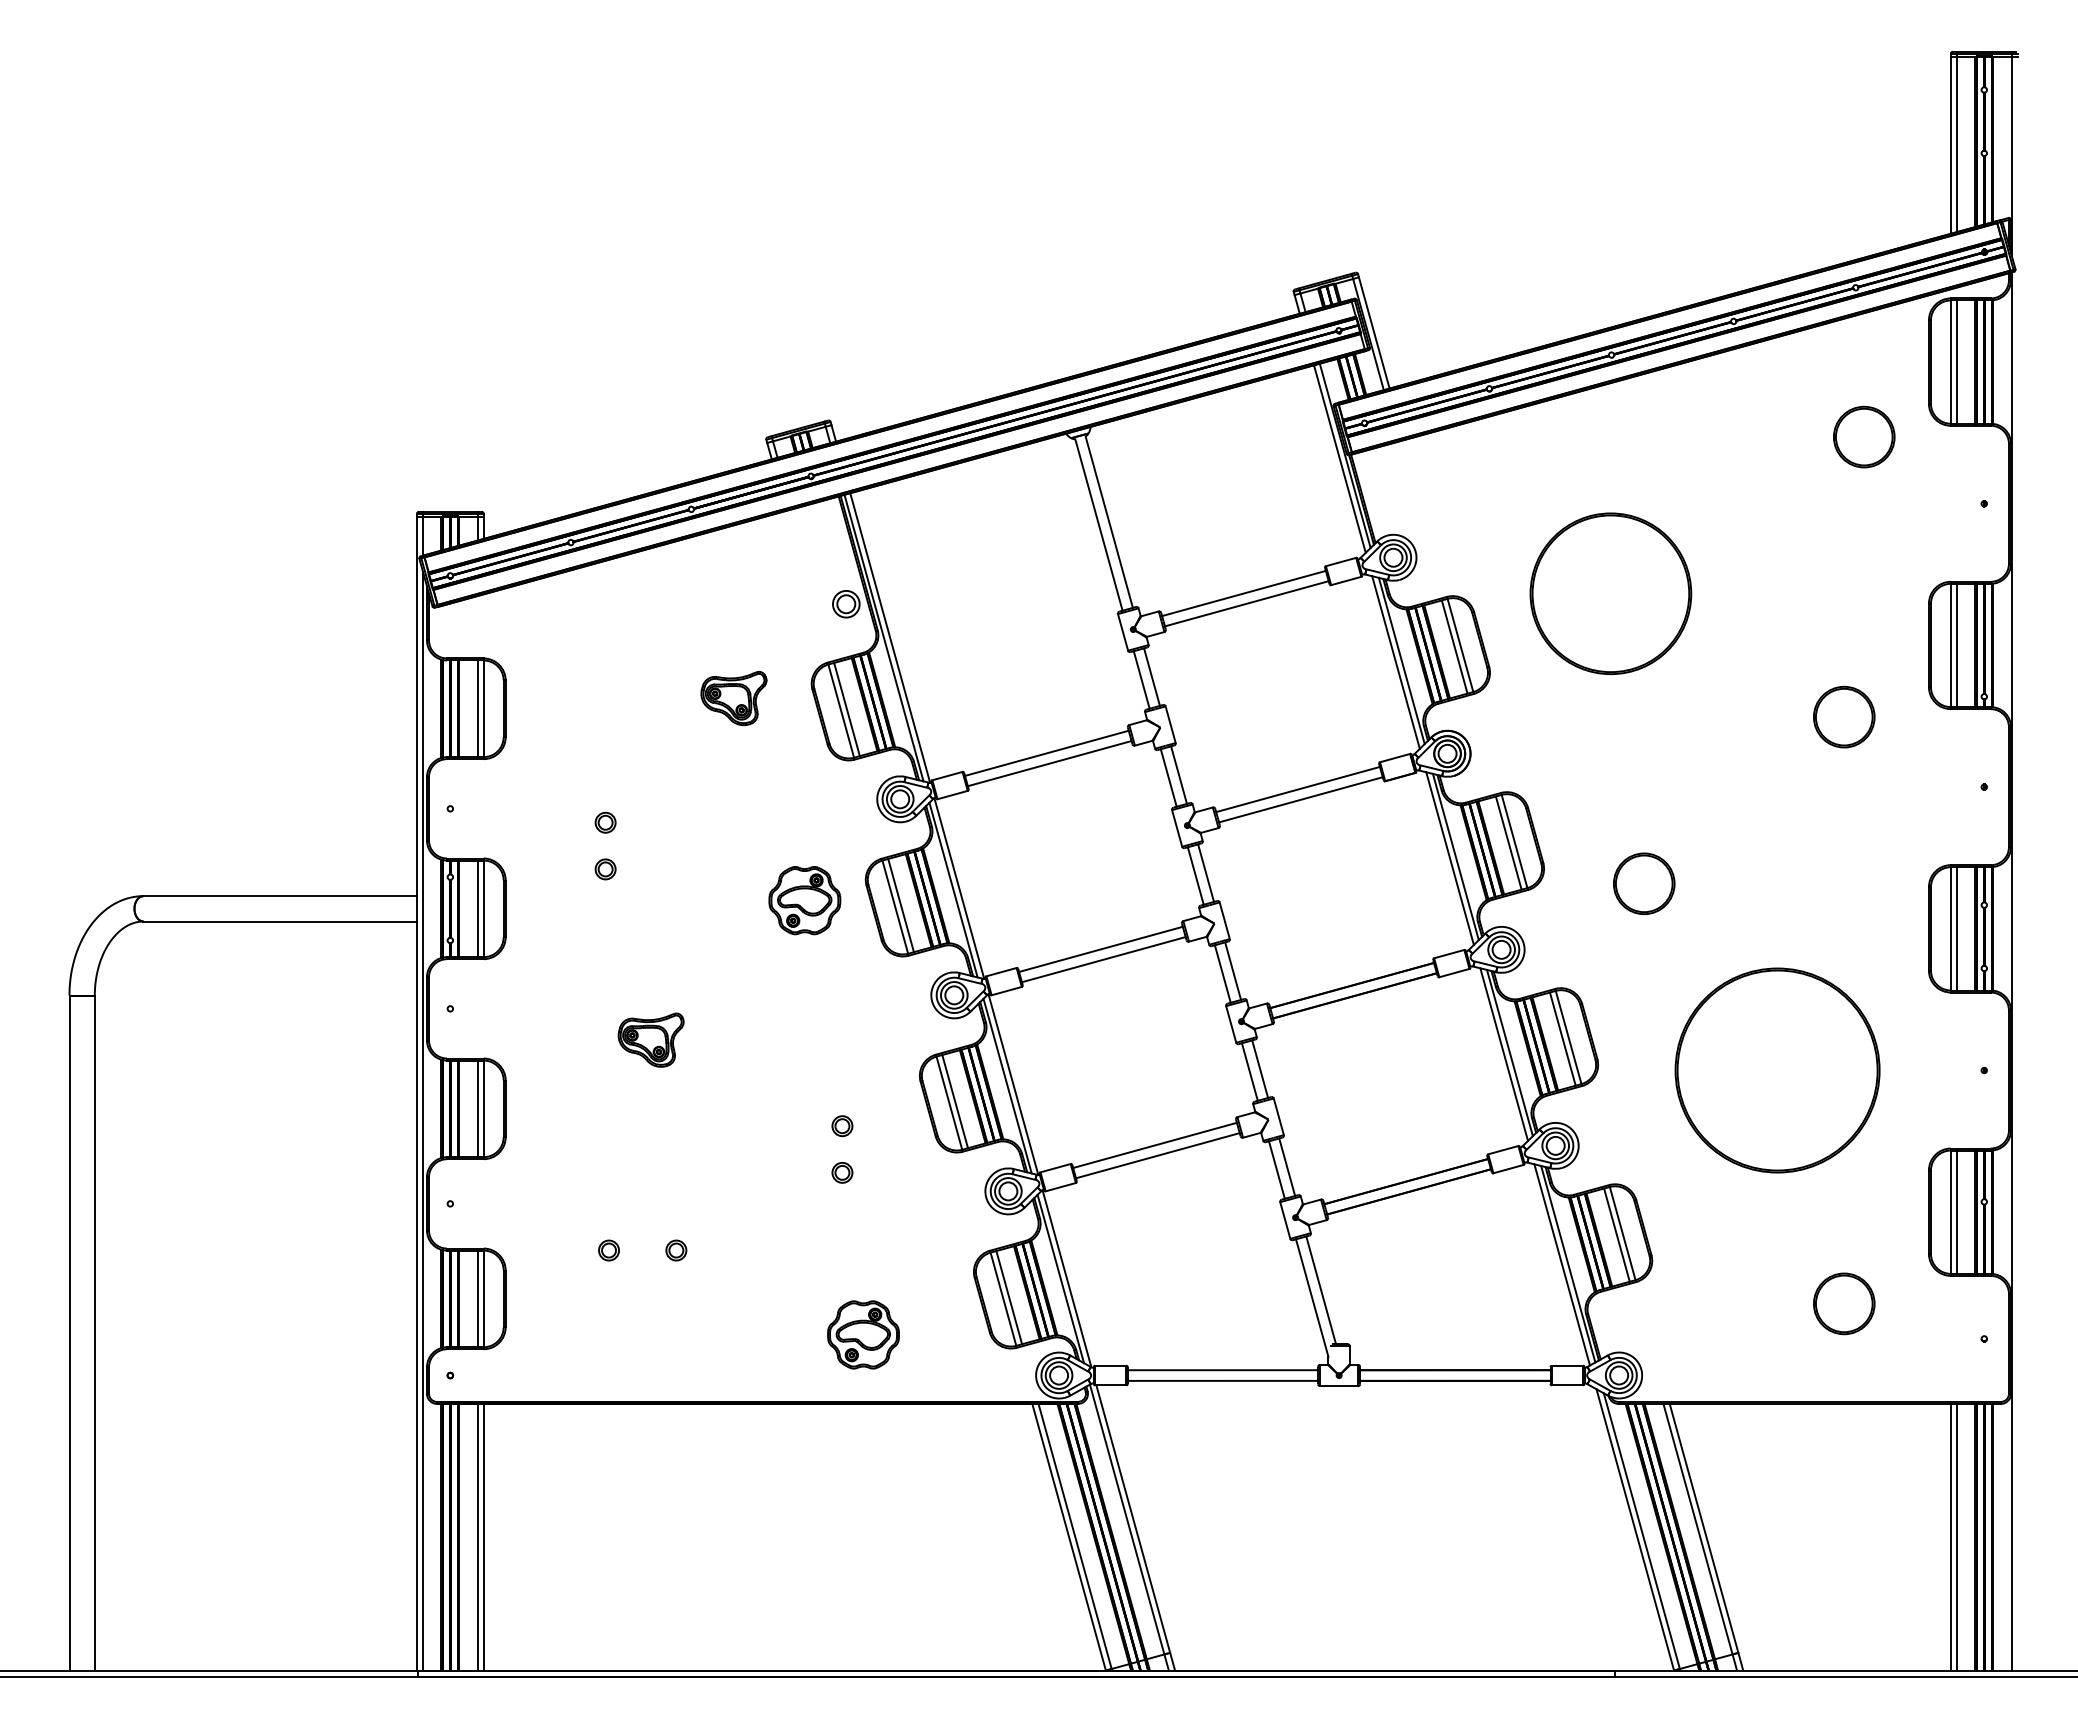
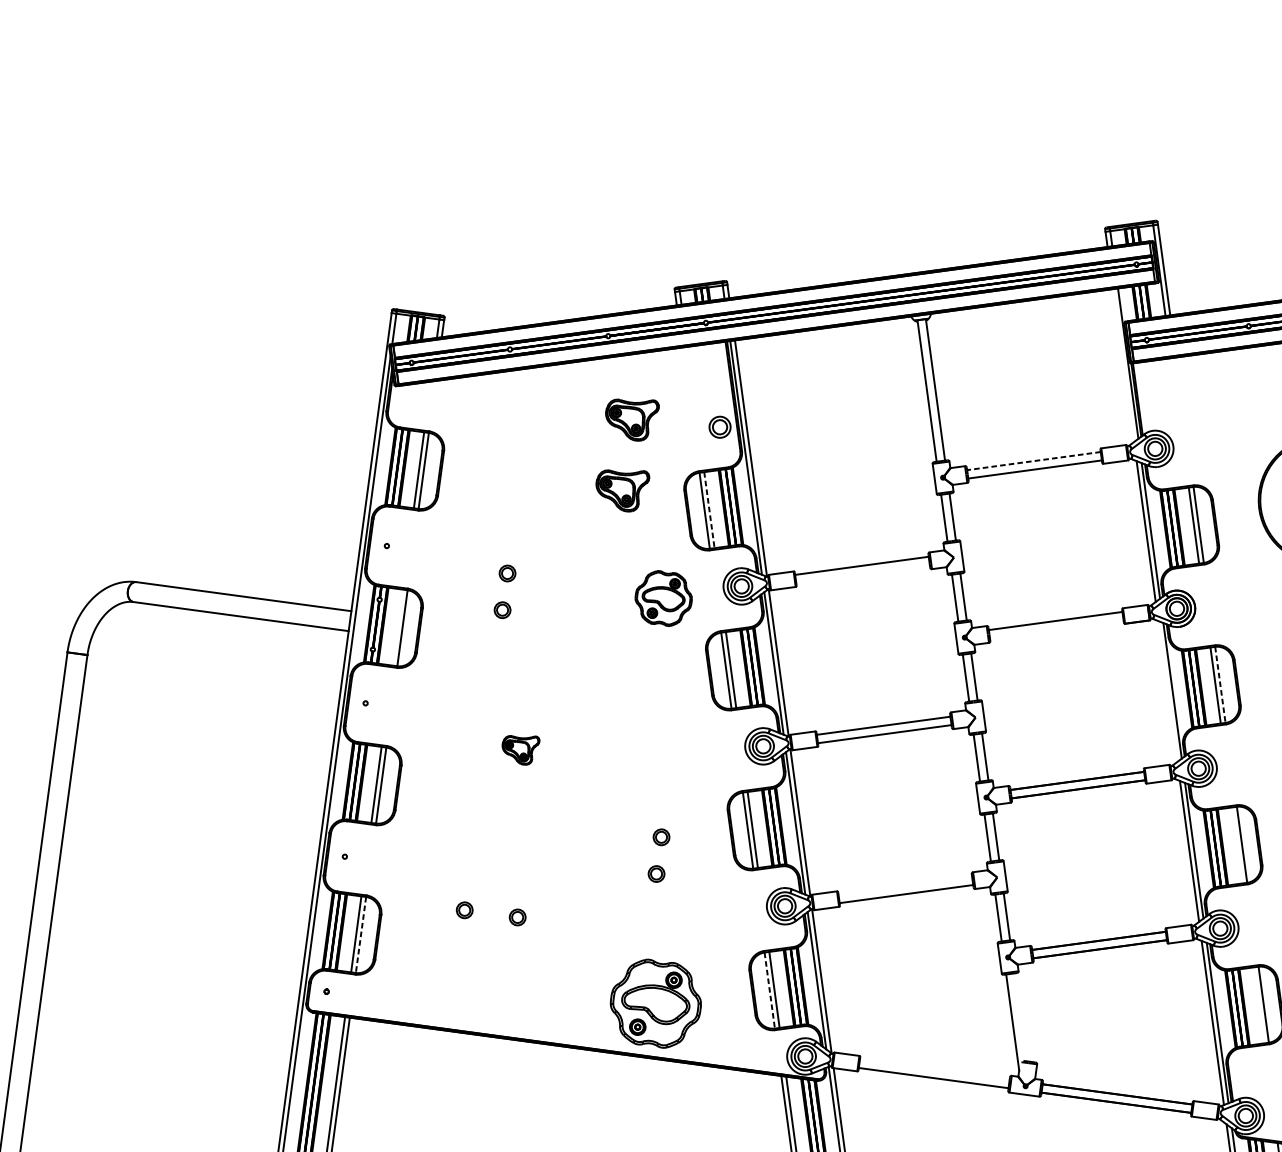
line: (1339, 458) -> (1123, 365), removed
line: (1243, 593) -> (1033, 461), solid -> dashed
part: (733, 608) -> (630, 418), added
line: (847, 710) -> (709, 510), solid -> dashed
line: (1049, 763) -> (862, 574), removed
line: (1300, 799) -> (1056, 629), removed
line: (1514, 841) -> (1220, 684), solid -> dashed
line: (1449, 858) -> (1167, 691), removed
part: (804, 900) -> (663, 598), moved
line: (477, 908) -> (397, 627), removed
line: (1562, 1038) -> (1237, 844), removed
part: (650, 1039) -> (519, 748), size x0.7
line: (1154, 1145) -> (904, 885), removed
line: (1616, 1234) -> (1258, 1004), removed
line: (1321, 1290) -> (1020, 1017), removed
line: (483, 1299) -> (360, 935), solid -> dashed
line: (1003, 1299) -> (769, 990), solid -> dashed
part: (863, 1334) -> (655, 1003), size x1.6
line: (1222, 1370) -> (934, 1069), removed

